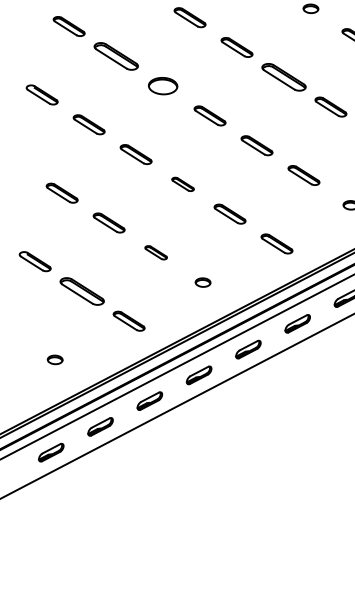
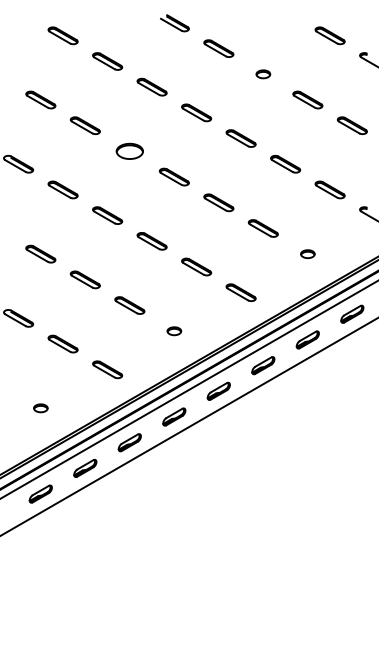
part: (115, 56) -> (84, 125), size x0.71
part: (283, 77) -> (240, 138), size x0.71
part: (182, 184) -> (151, 241), size x1.43
part: (155, 252) -> (129, 305), size x1.43
part: (81, 290) -> (62, 343), size x0.71

